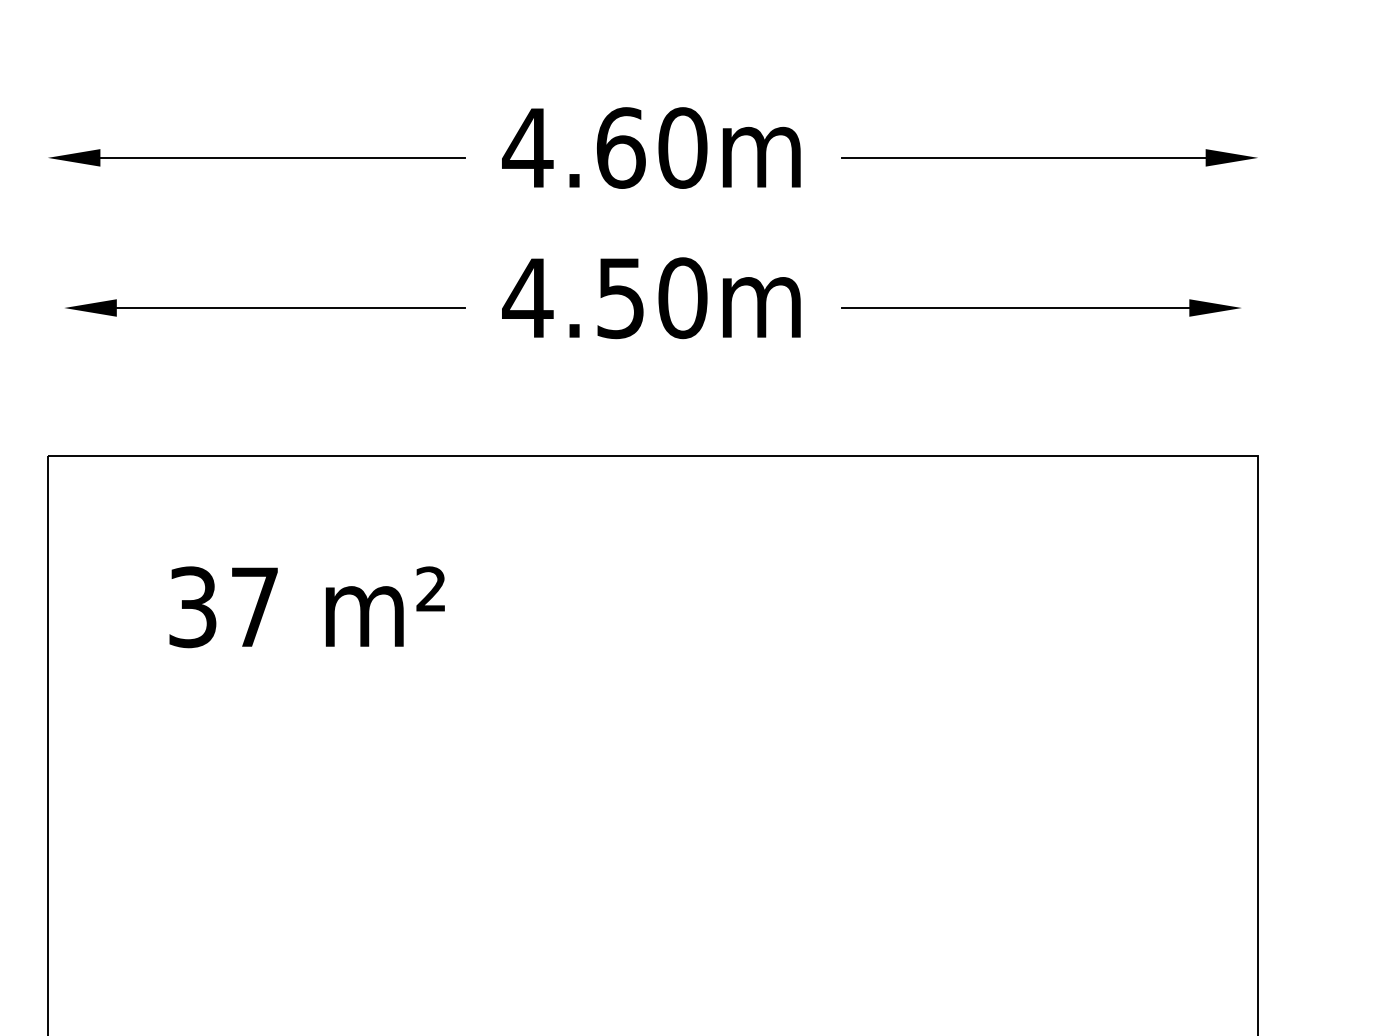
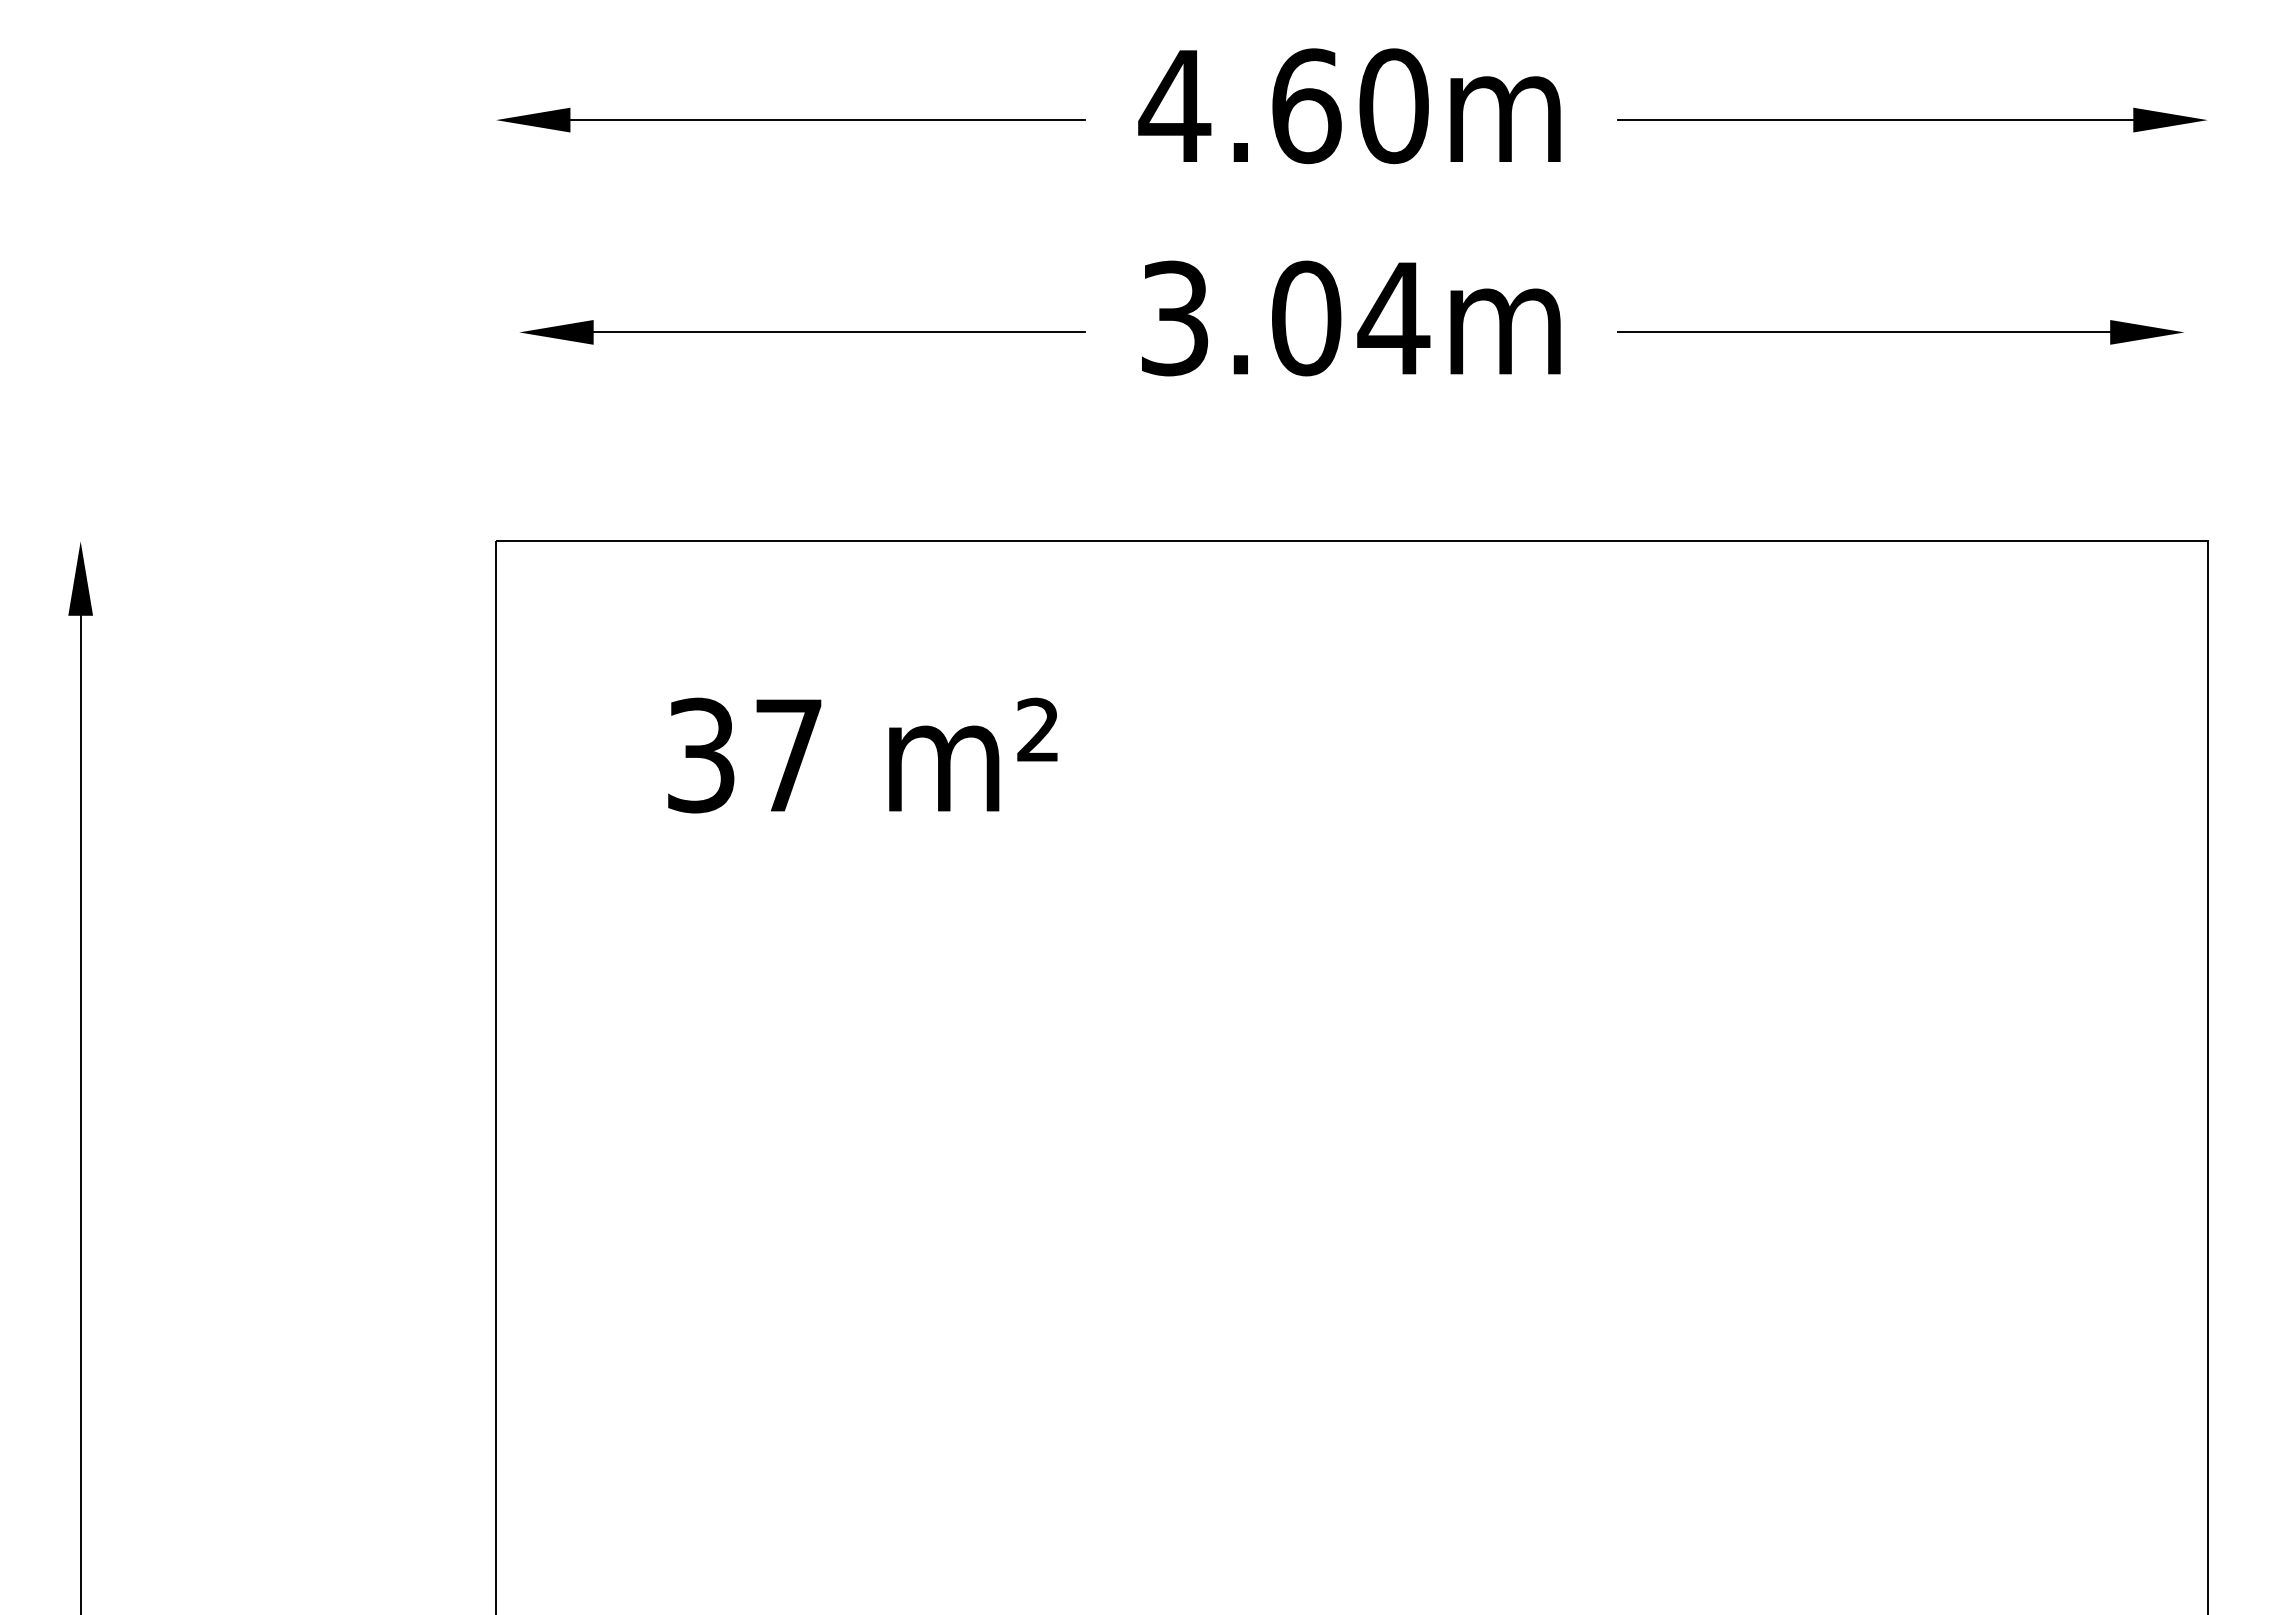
text: (605, 298) -> (1284, 318), 4.50m -> 3.04m

